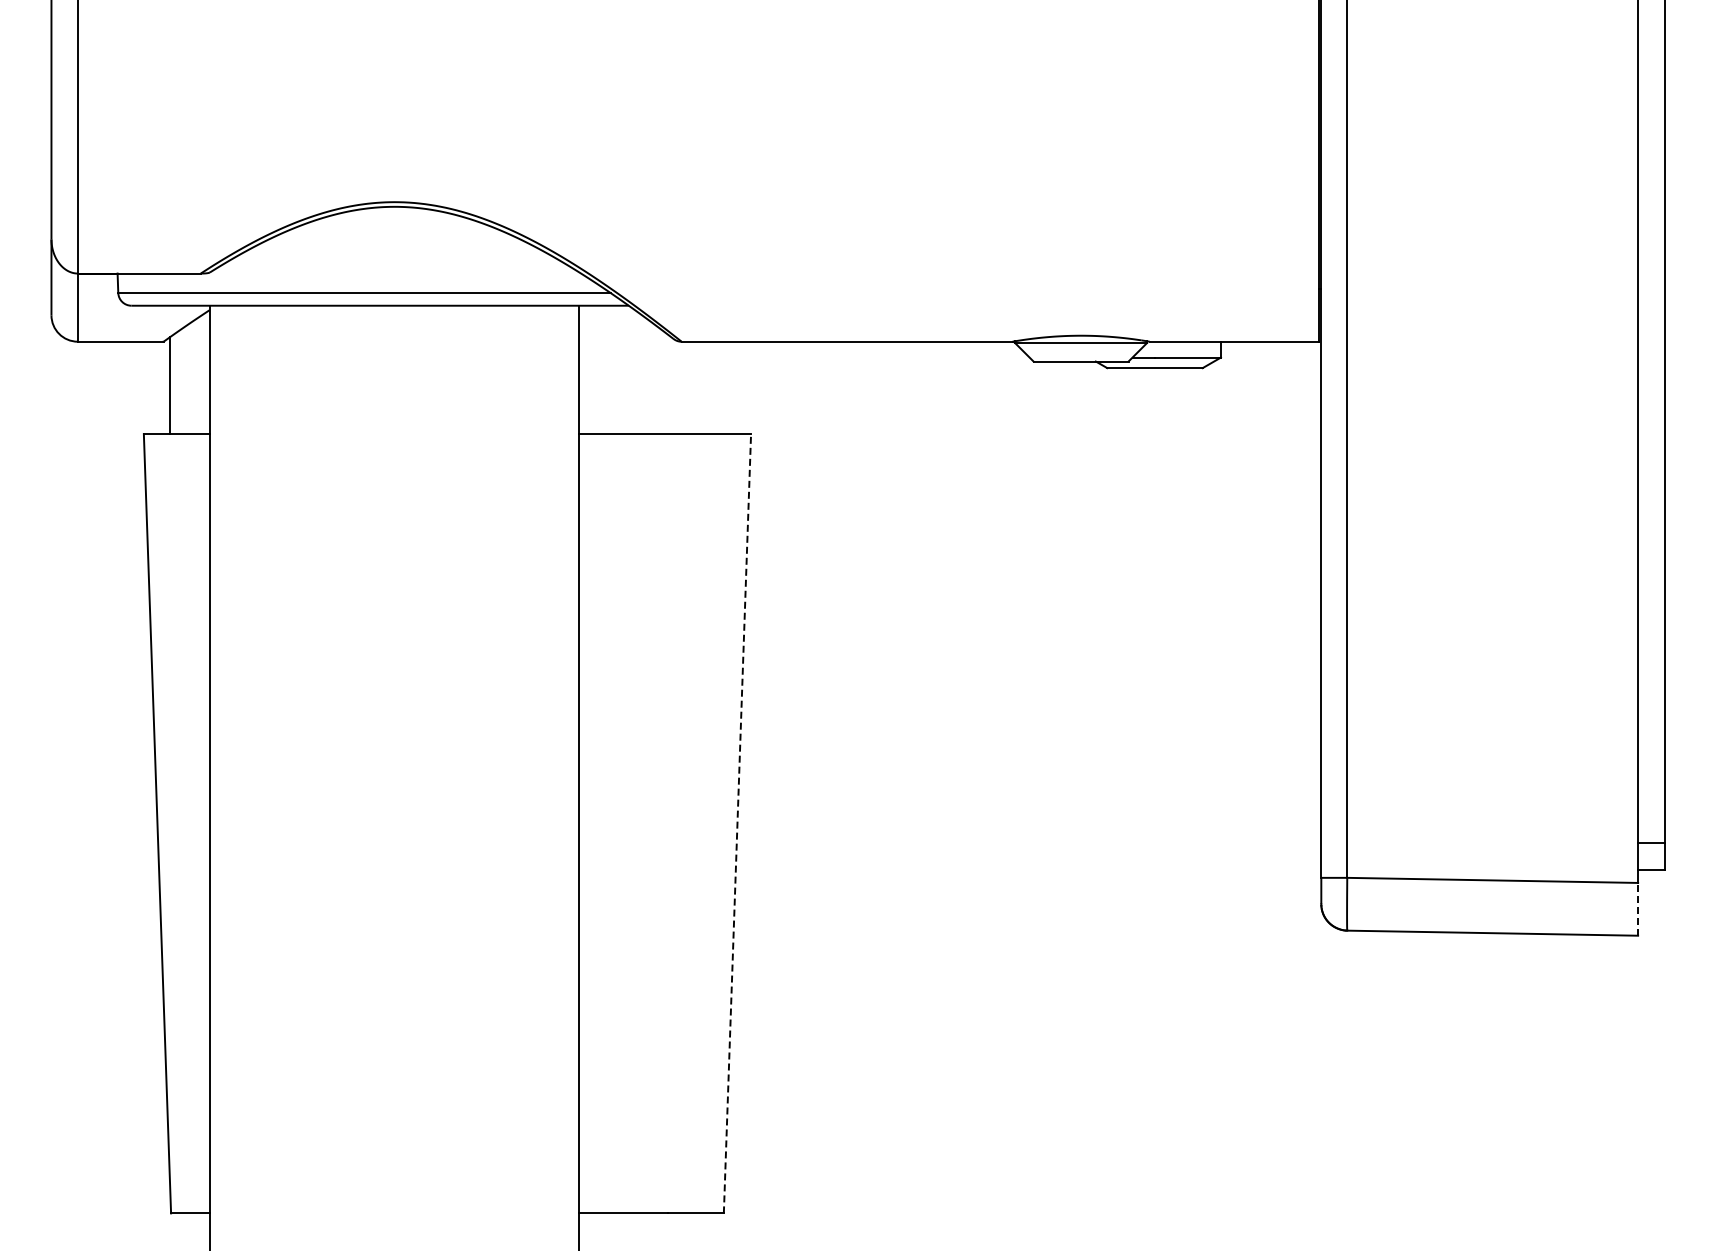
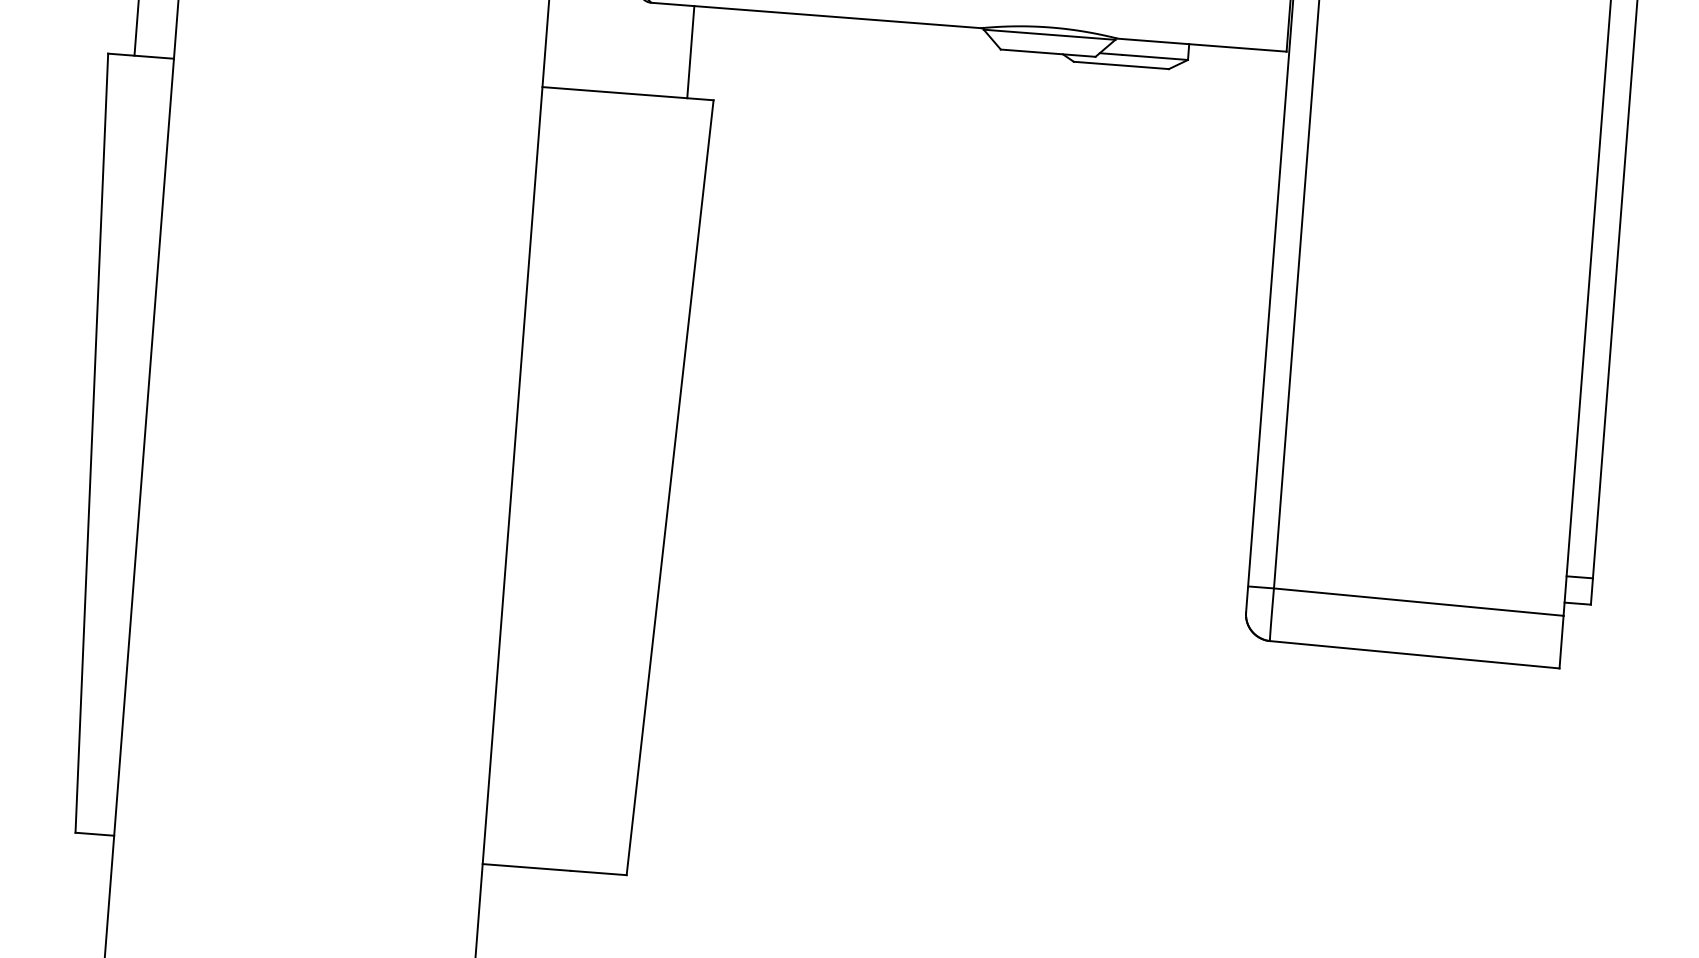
line: (724, 387) -> (690, 51), added
line: (737, 823) -> (670, 487), dashed -> solid
line: (1638, 908) -> (1562, 641), dashed -> solid

